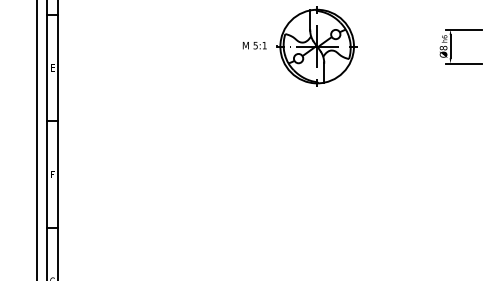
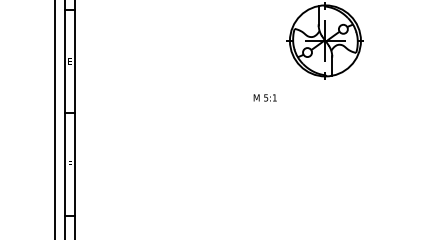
text: (254, 45) -> (264, 97), moved

